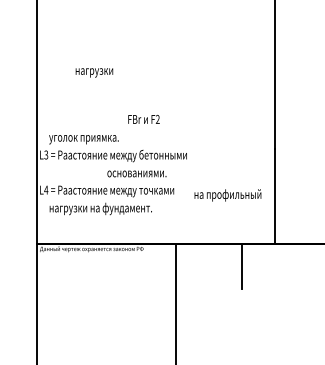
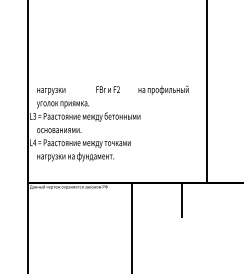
text: (94, 72) -> (51, 91), moved
text: (136, 173) -> (58, 130), moved
text: (227, 195) -> (163, 90), moved

